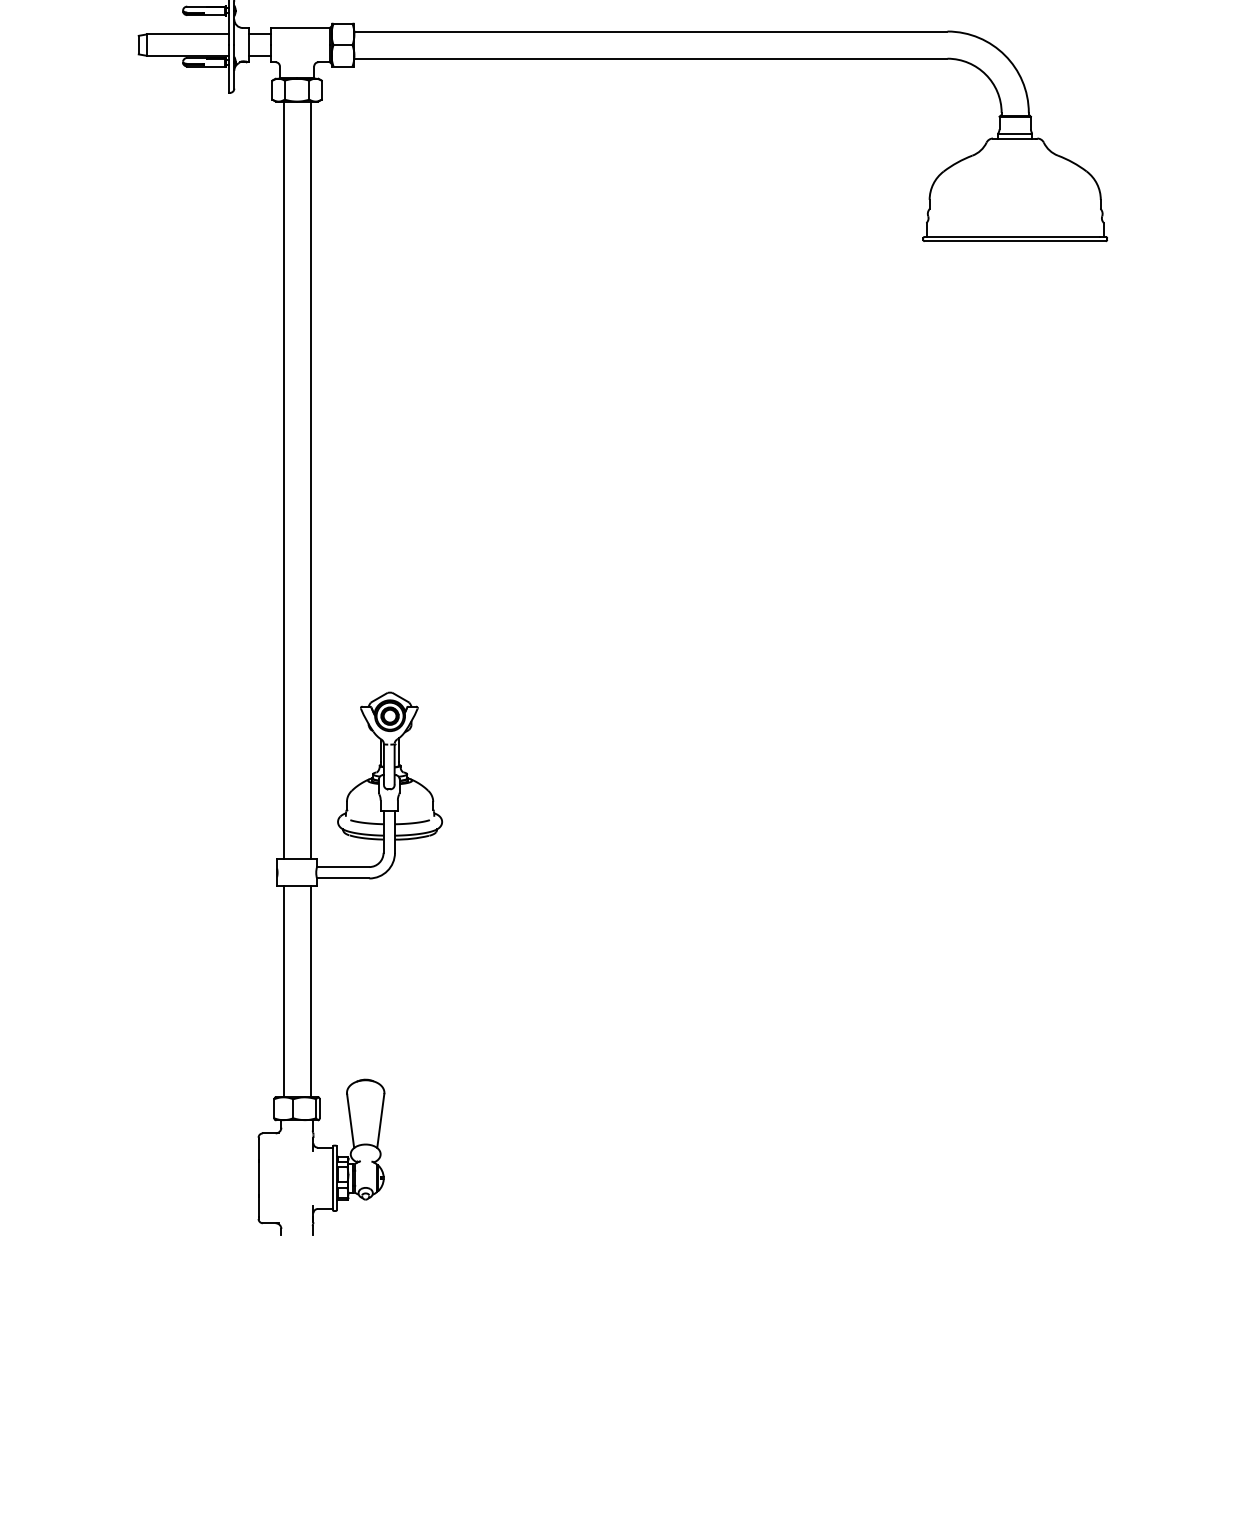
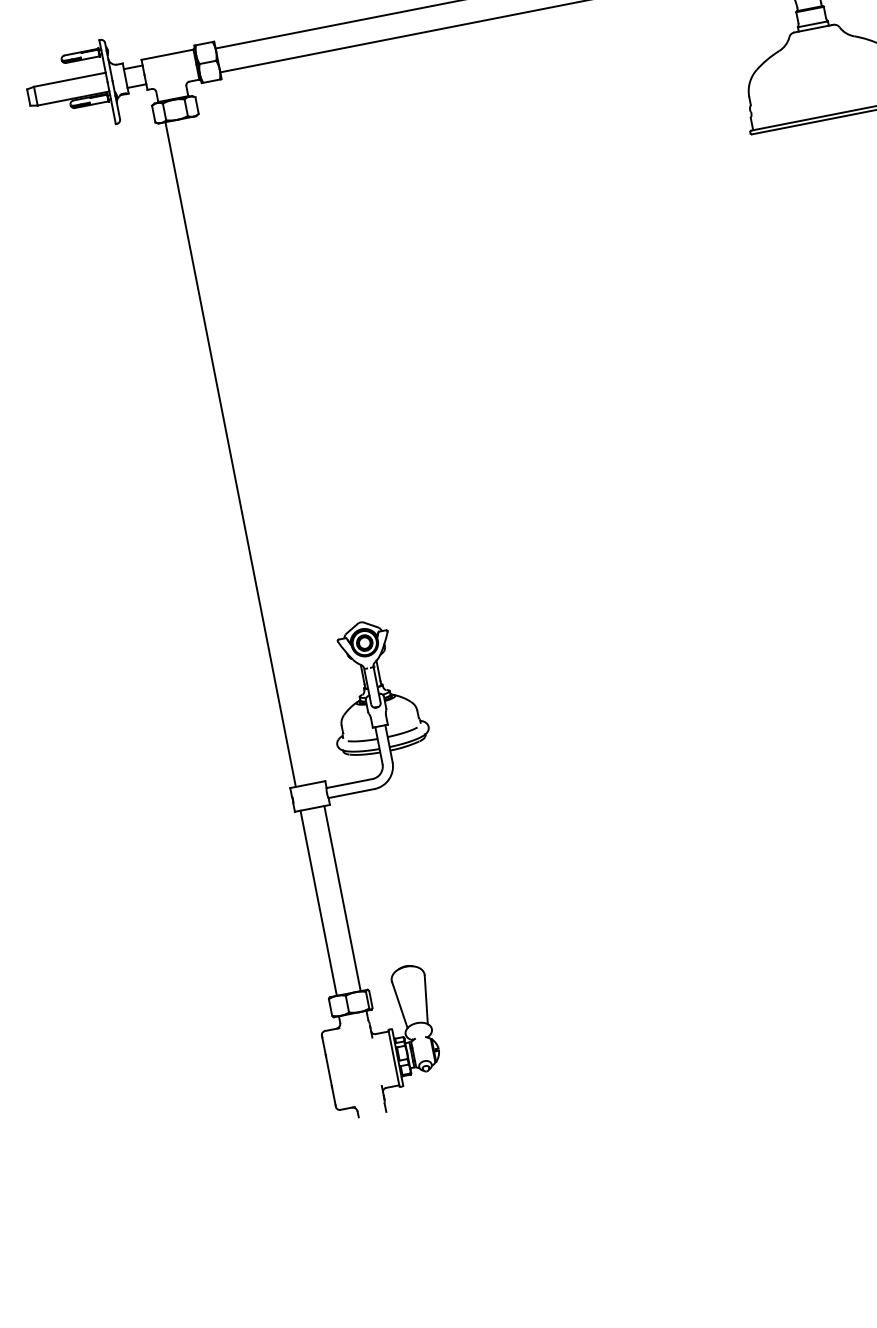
line: (310, 480) -> (254, 450), removed

